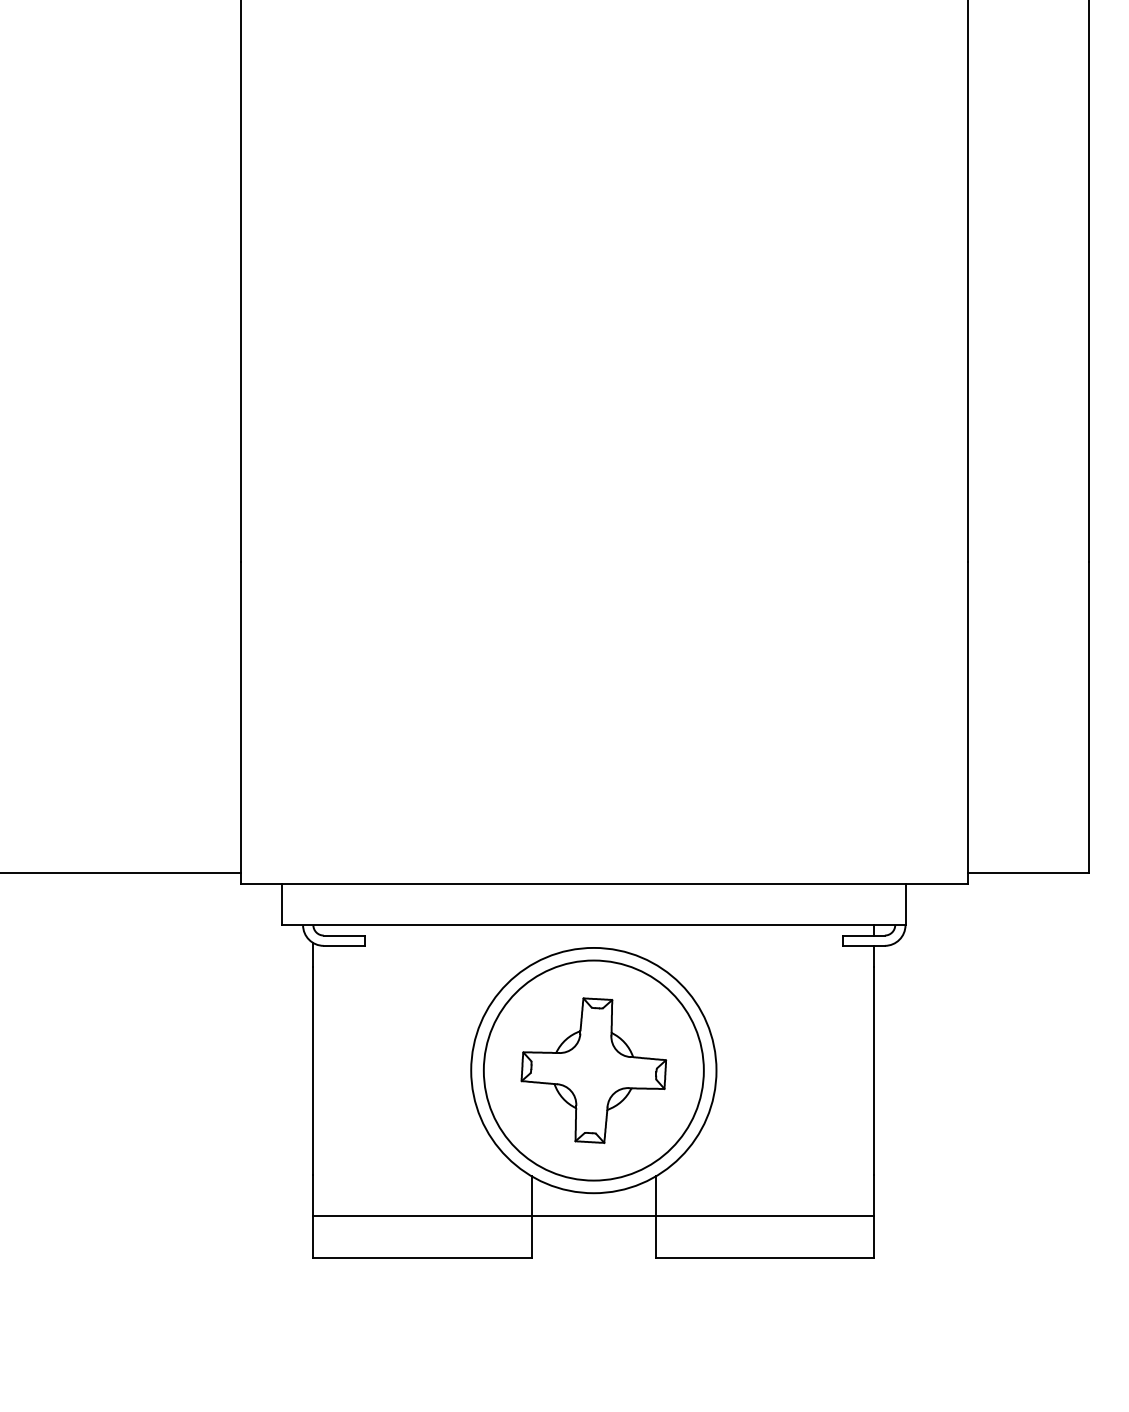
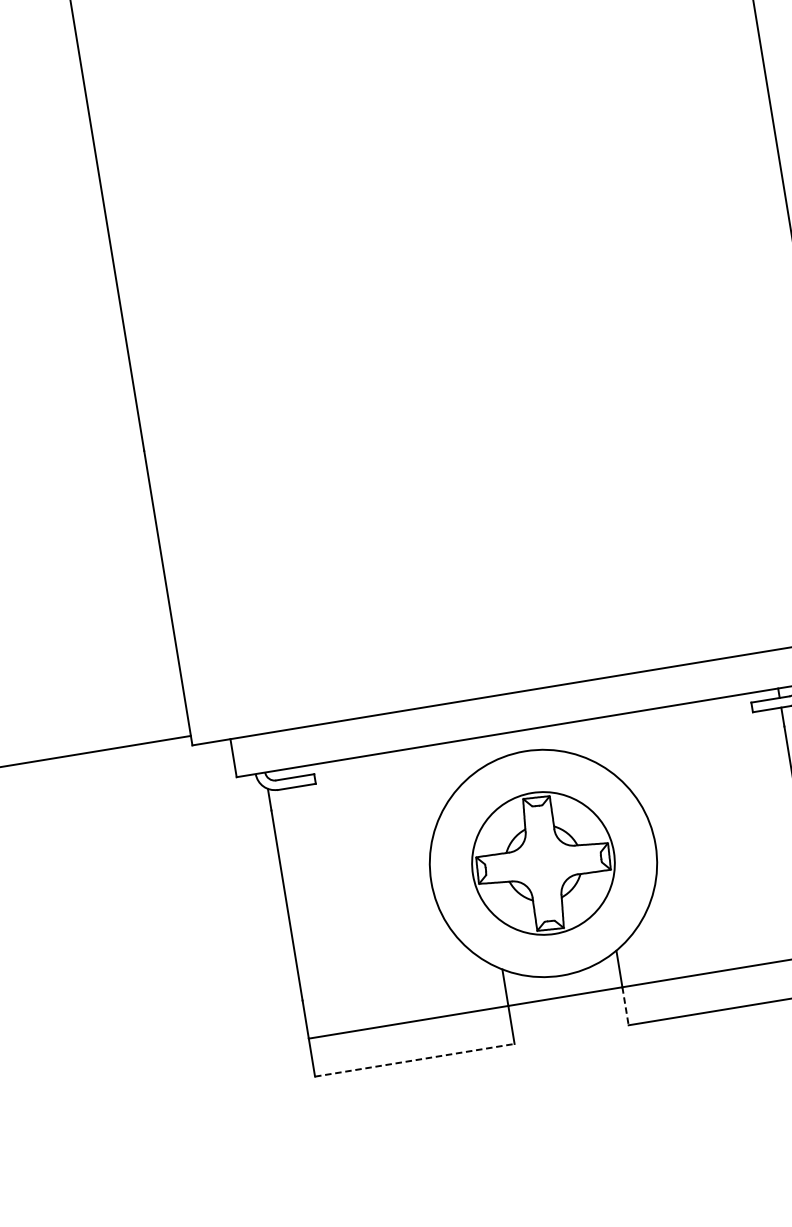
circle: (593, 1070) -> (543, 863), size x0.7
line: (656, 1236) -> (625, 1005), solid -> dashed
line: (423, 1257) -> (415, 1059), solid -> dashed

